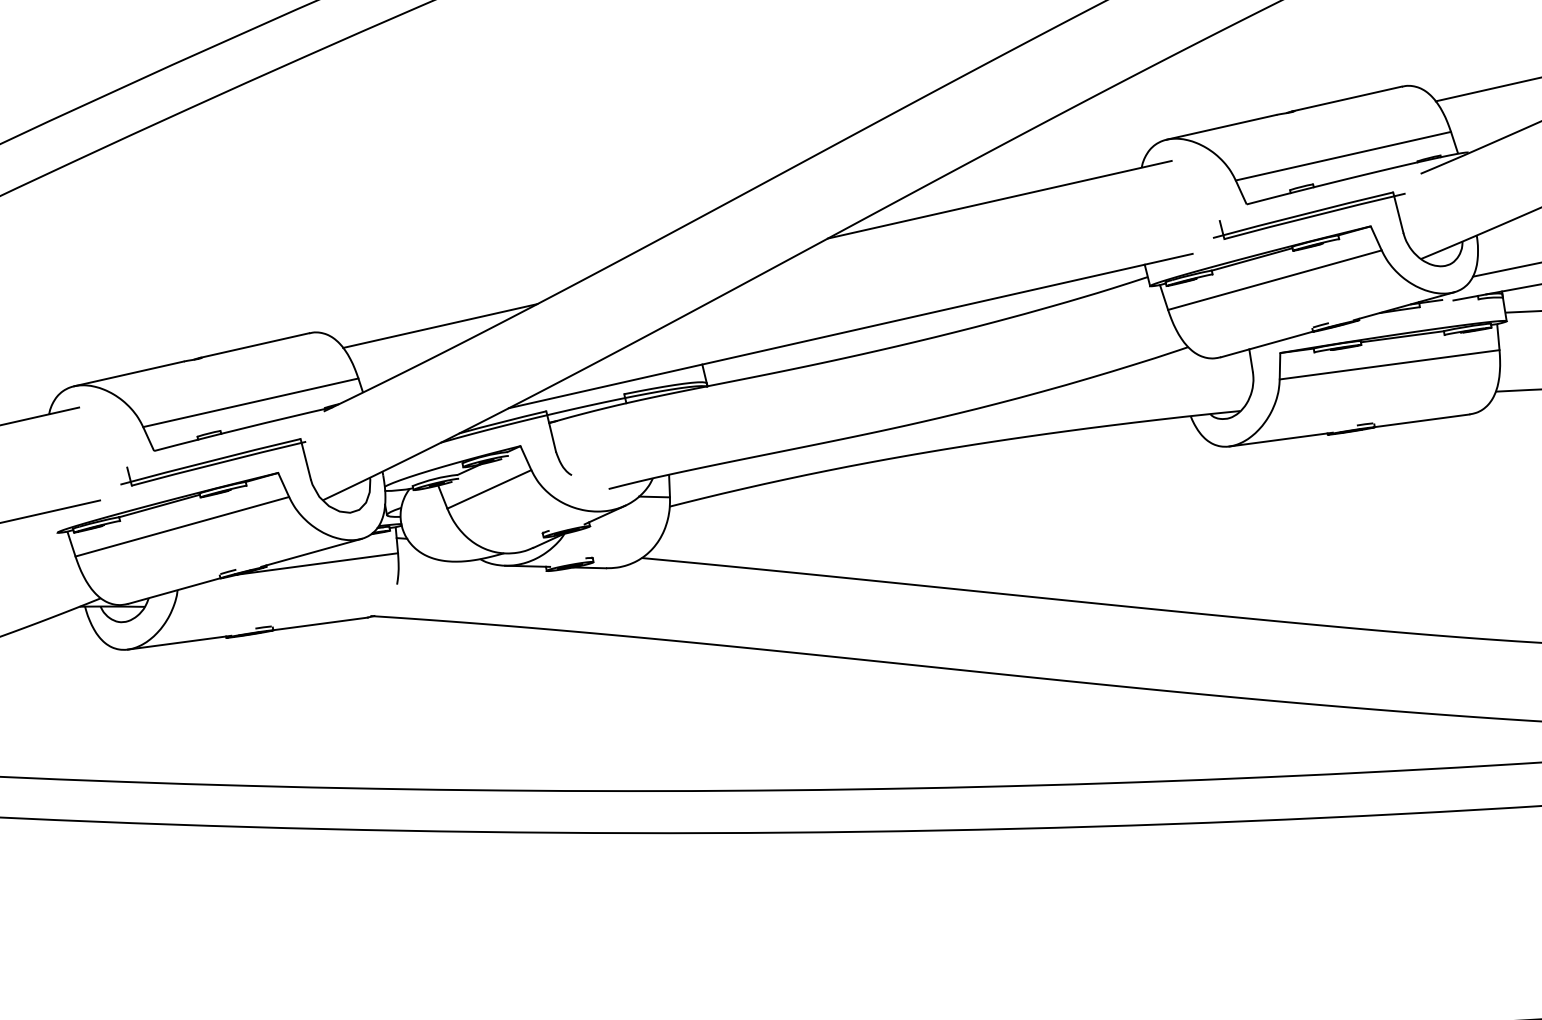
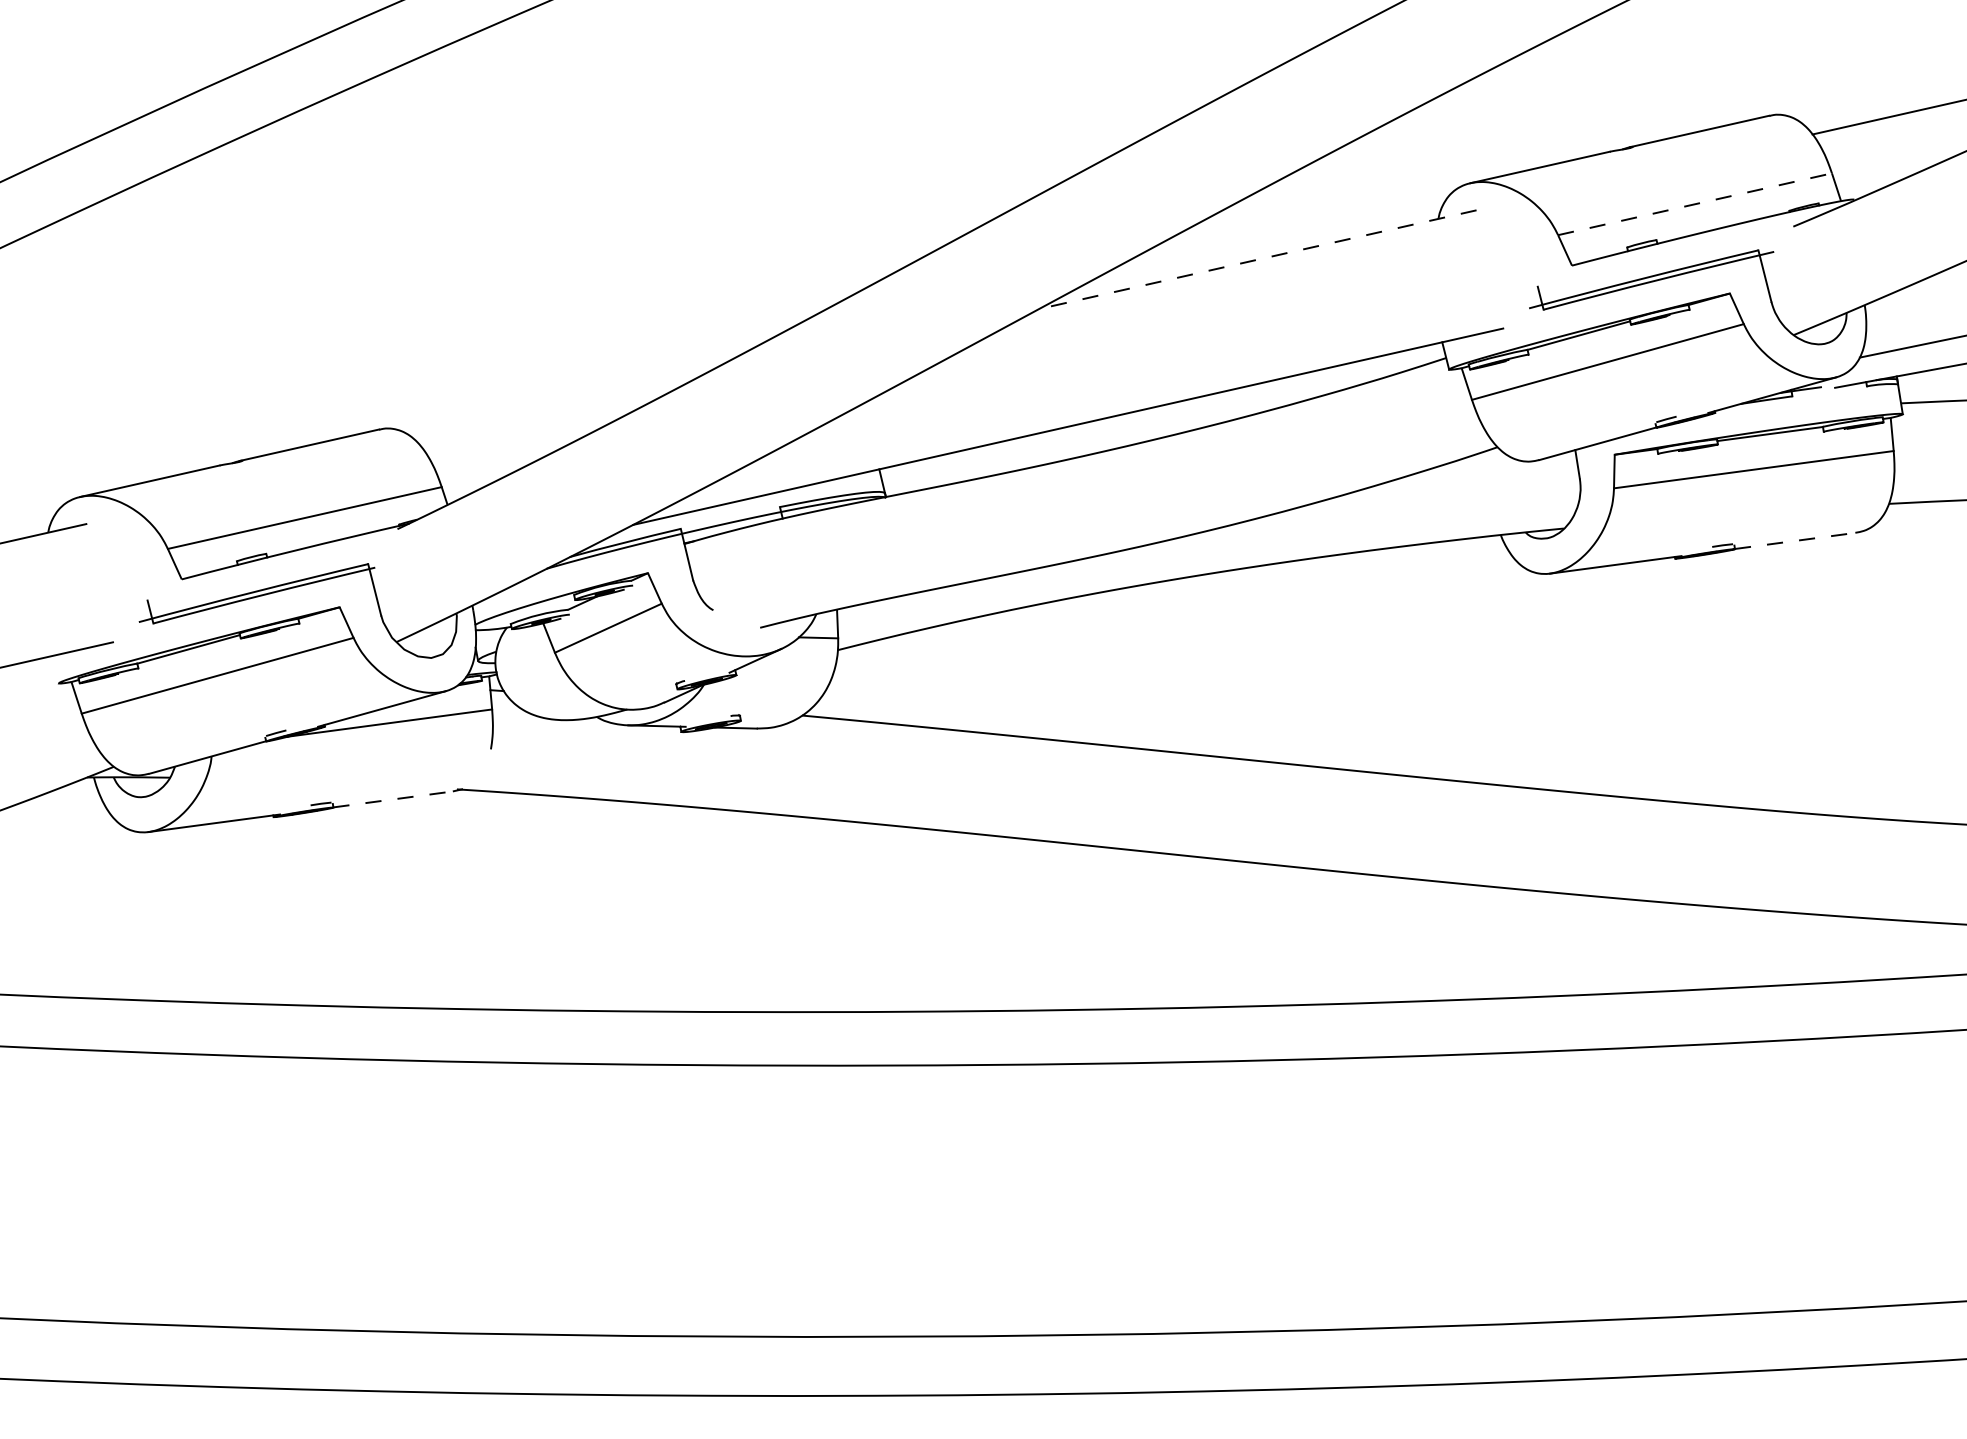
line: (1343, 156) -> (1695, 204), solid -> dashed
line: (999, 199) -> (1257, 259), solid -> dashed
line: (439, 326) -> (545, 420), removed
line: (1422, 420) -> (1795, 540), solid -> dashed
line: (320, 624) -> (393, 799), solid -> dashed

